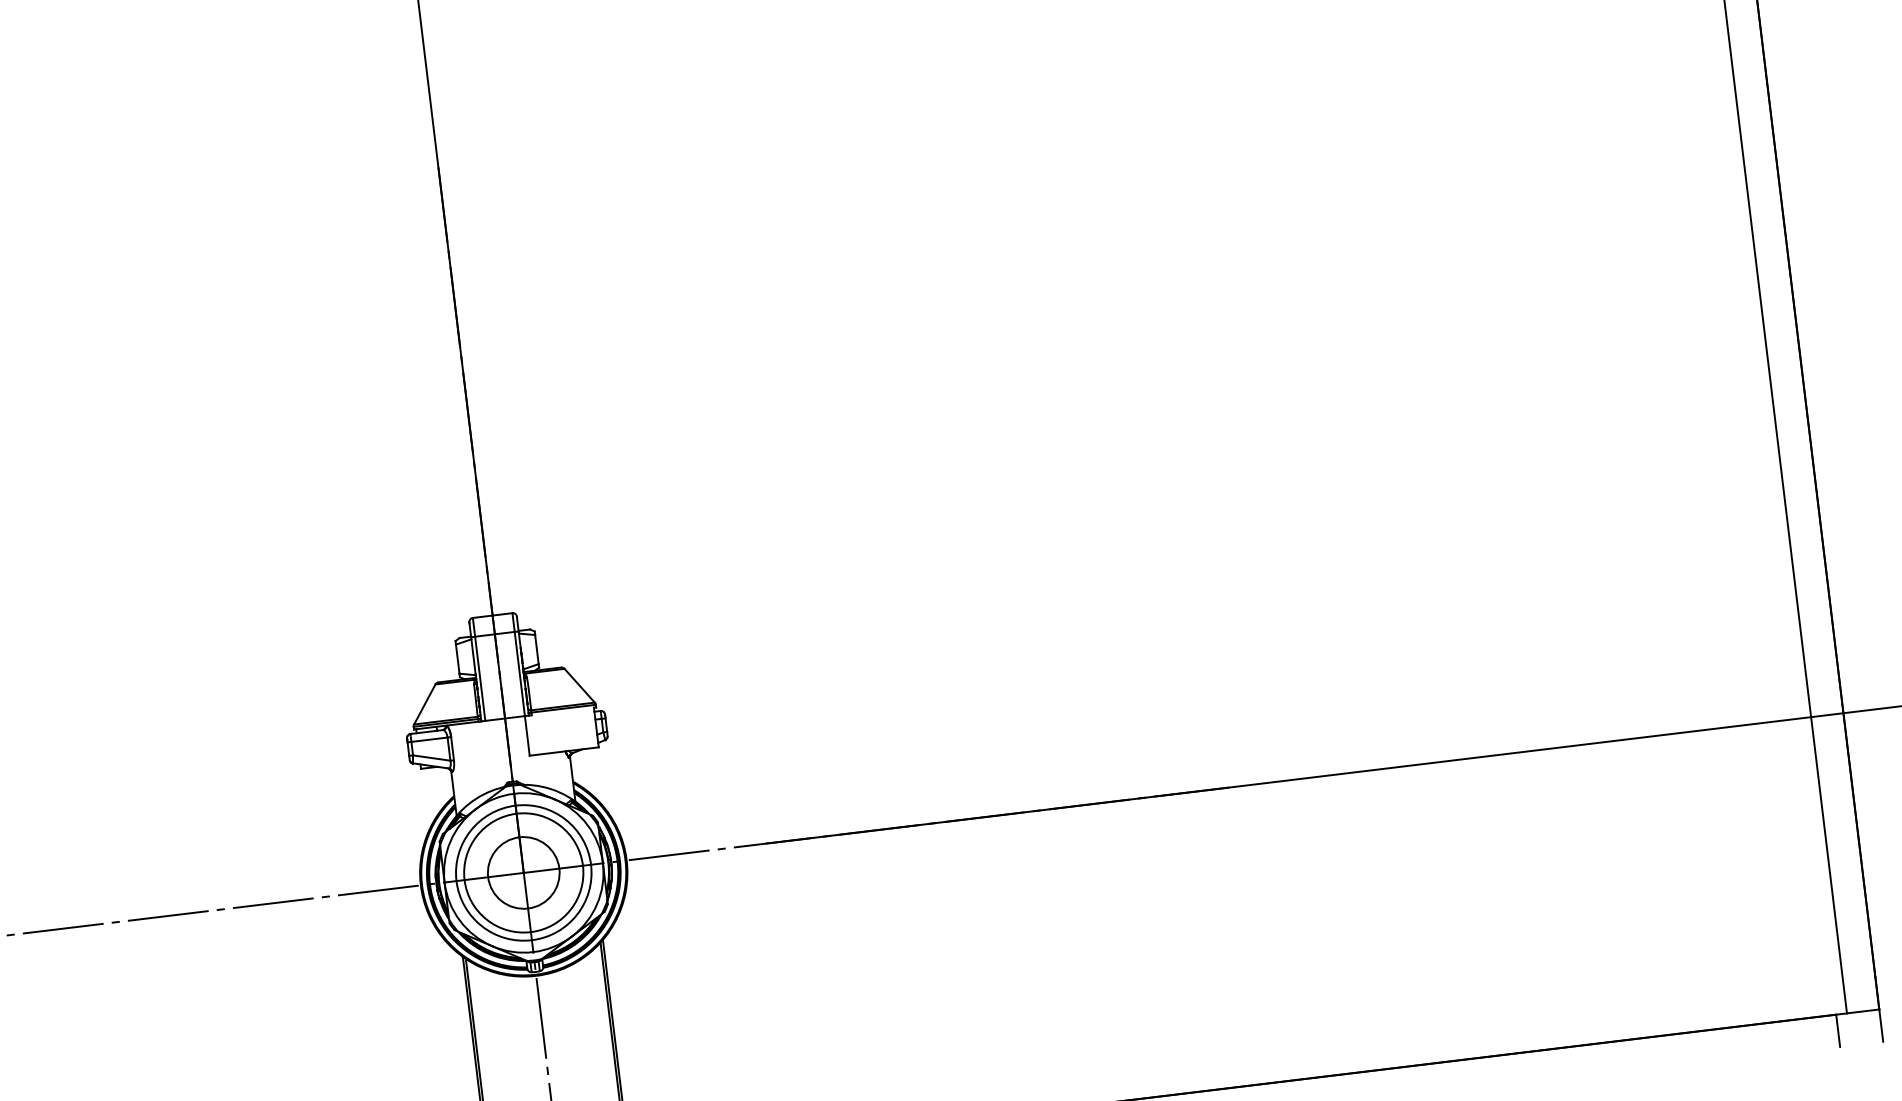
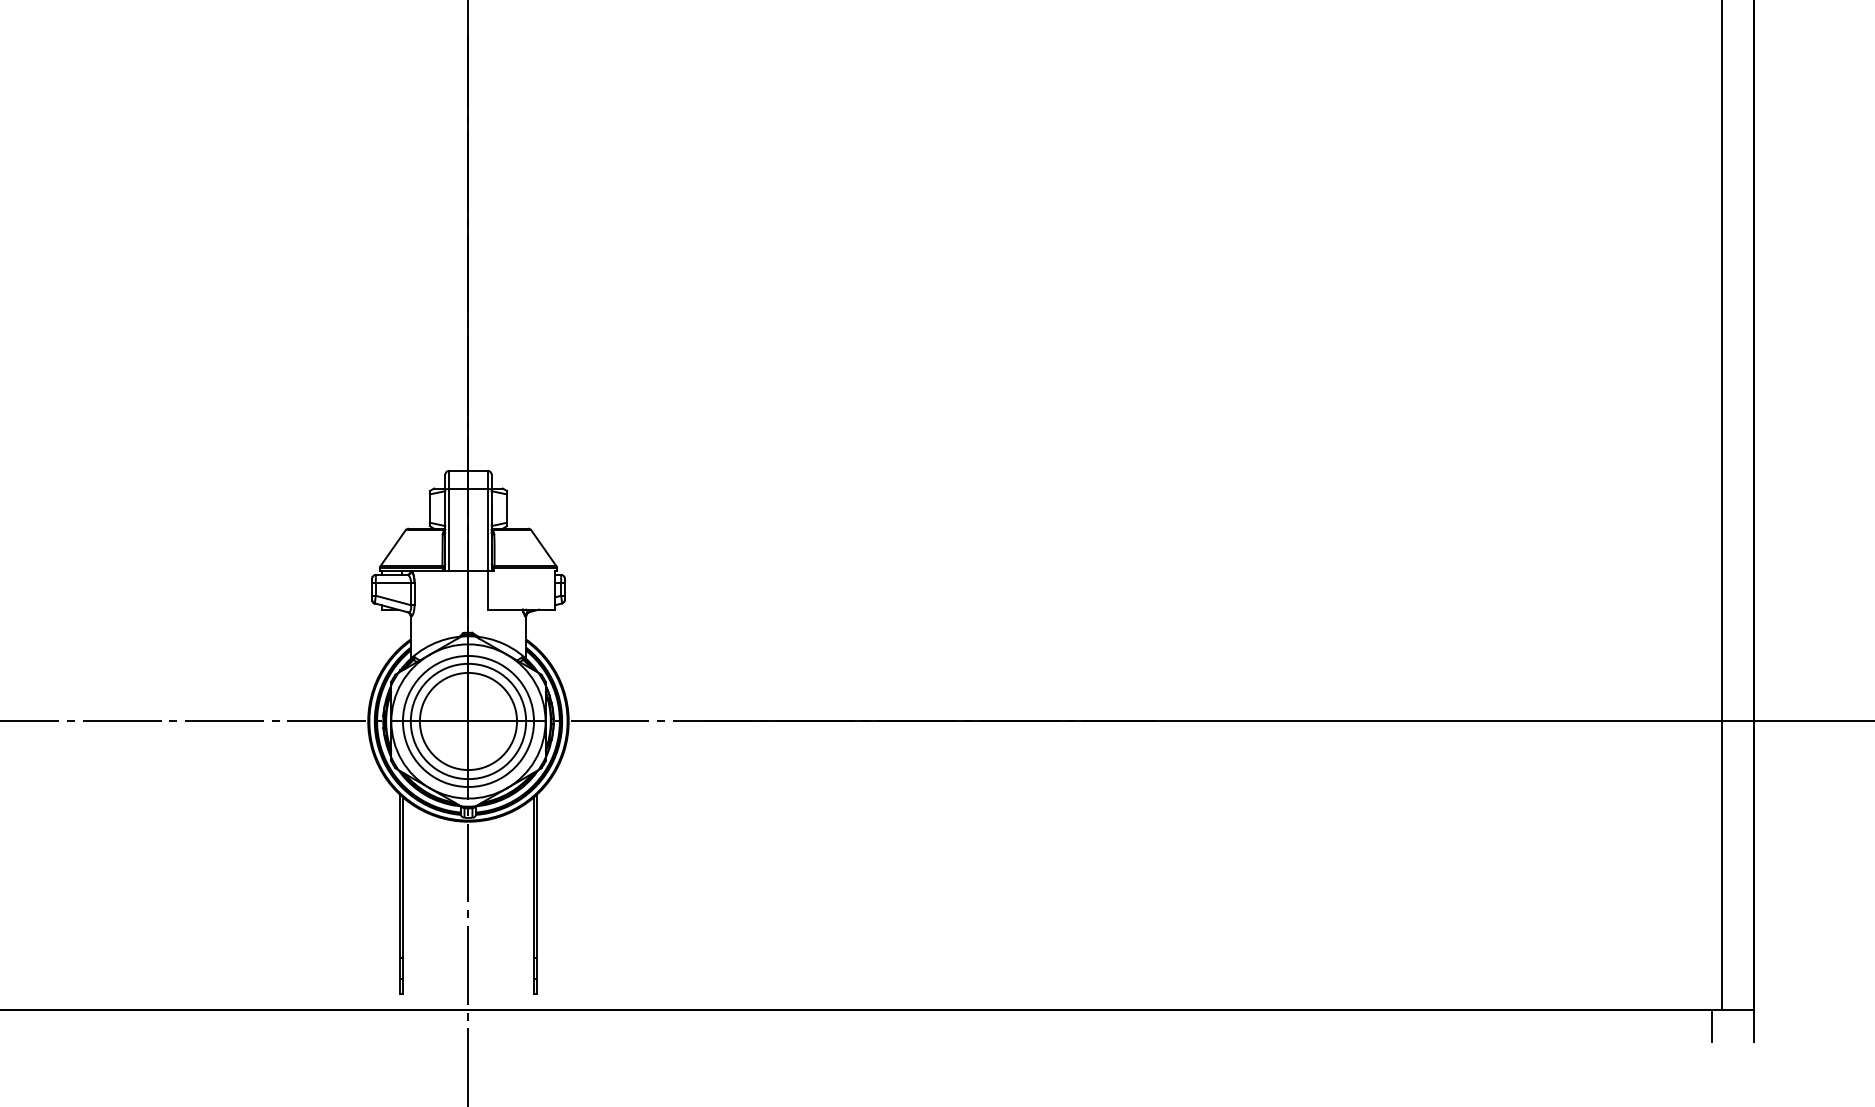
circle: (523, 872) -> (468, 721), size x1.4

